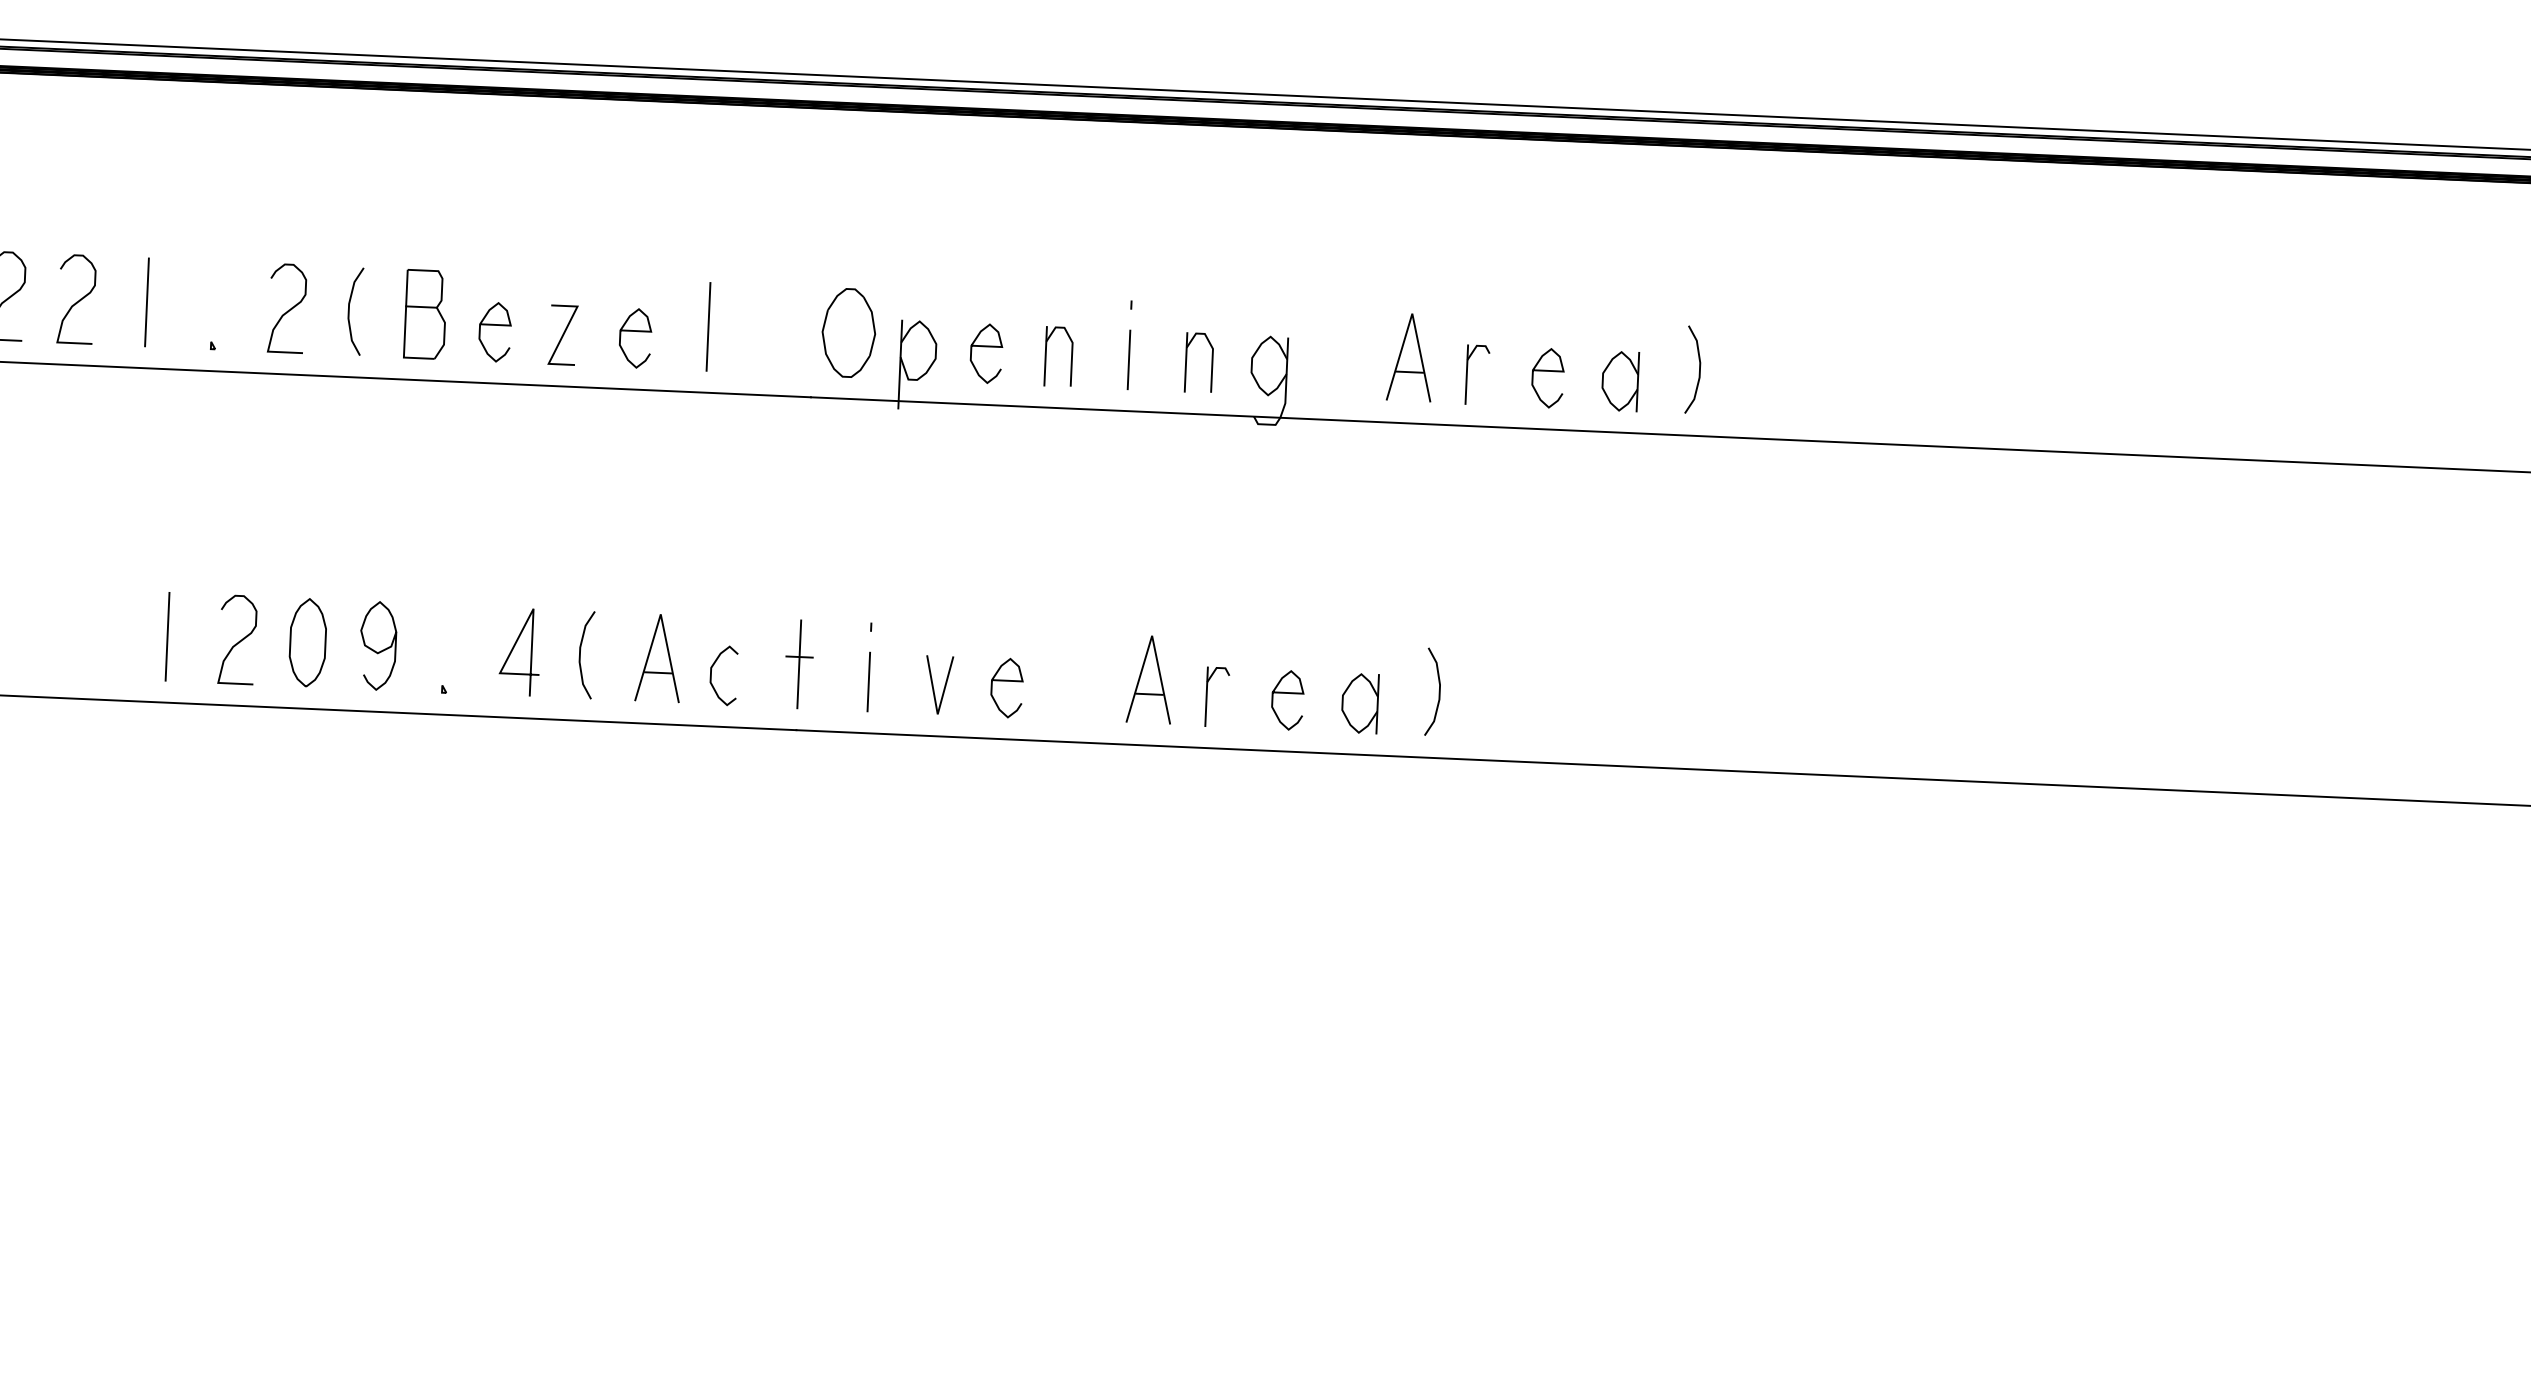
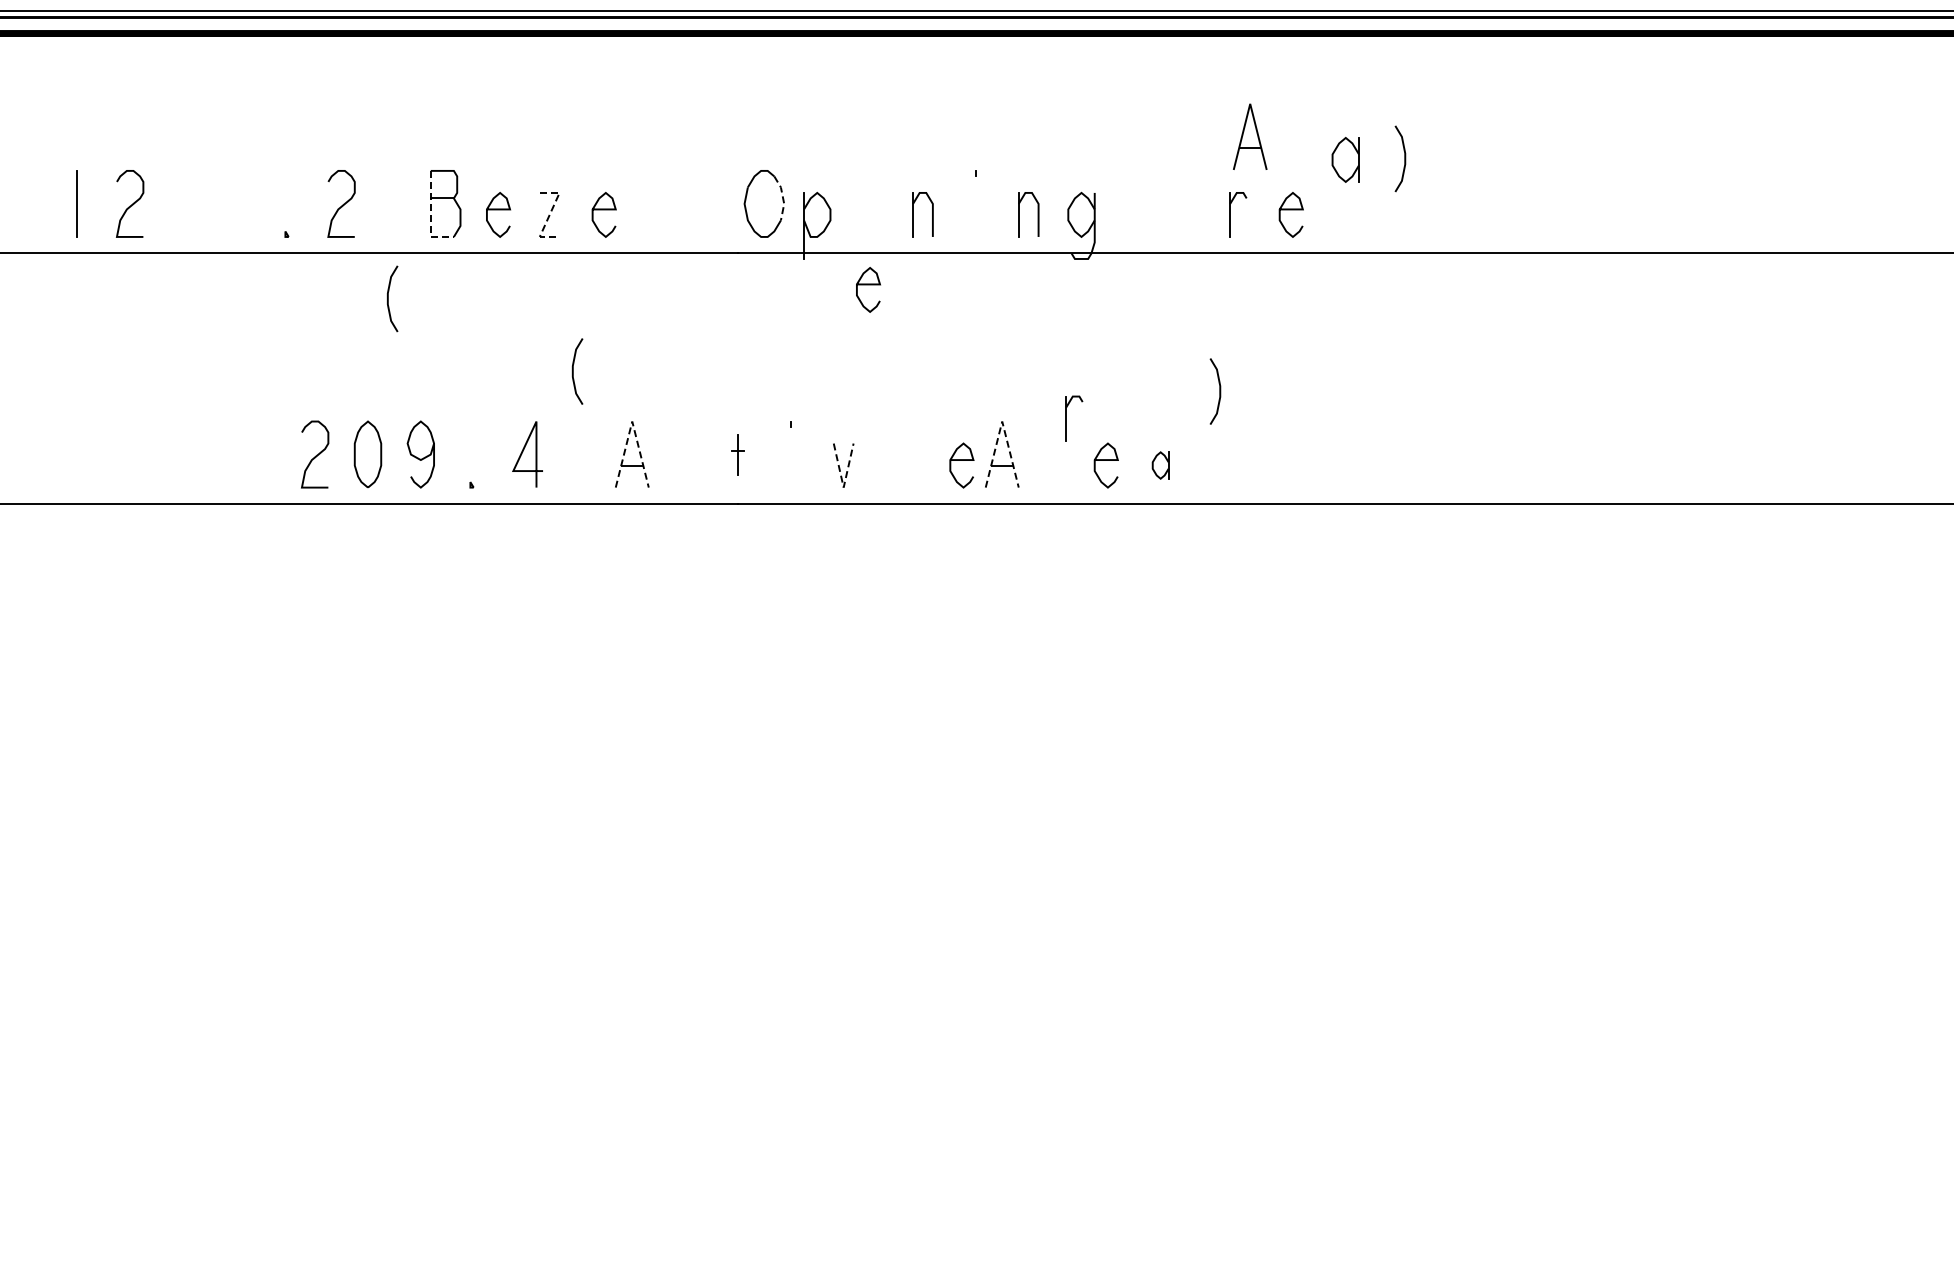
curve: (76, 301) -> (182, 205), removed
line: (146, 301) -> (235, 203), removed
curve: (349, 310) -> (388, 298), moved
line: (708, 326) -> (658, 203), removed
line: (874, 326) -> (783, 198), solid -> dashed
line: (404, 330) -> (430, 216), solid -> dashed
line: (562, 335) -> (549, 215), solid -> dashed
curve: (986, 347) -> (868, 285), moved
part: (1410, 356) -> (1250, 136), moved
line: (1128, 359) -> (975, 214), removed
curve: (1698, 369) -> (1404, 158), moved
part: (1619, 380) -> (1345, 159), moved
line: (661, 614) -> (632, 421), solid -> dashed
line: (1152, 635) -> (1002, 421), solid -> dashed
line: (167, 636) -> (262, 454), removed
curve: (580, 654) -> (573, 371), moved
part: (798, 664) -> (737, 454), size x0.6
curve: (711, 675) -> (672, 465), removed
line: (868, 681) -> (790, 465), removed
curve: (1006, 681) -> (961, 460), moved
curve: (1438, 692) -> (1219, 391), moved
part: (1207, 696) -> (1066, 418), moved
part: (1359, 703) -> (1160, 465), size x0.6
line: (937, 714) -> (843, 487), solid -> dashed

